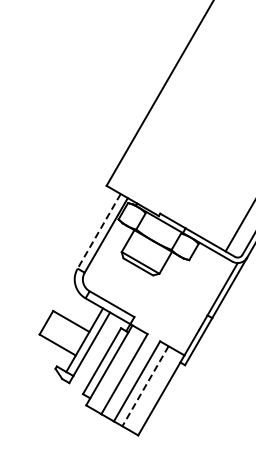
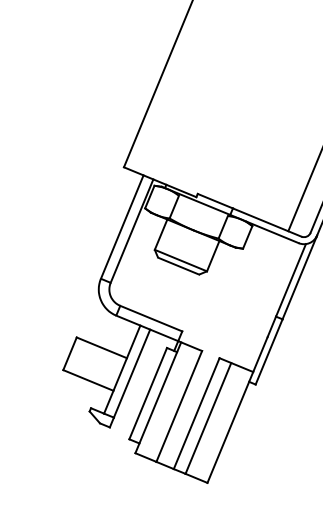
line: (98, 231) -> (121, 227), dashed -> solid
line: (145, 386) -> (208, 418), dashed -> solid

